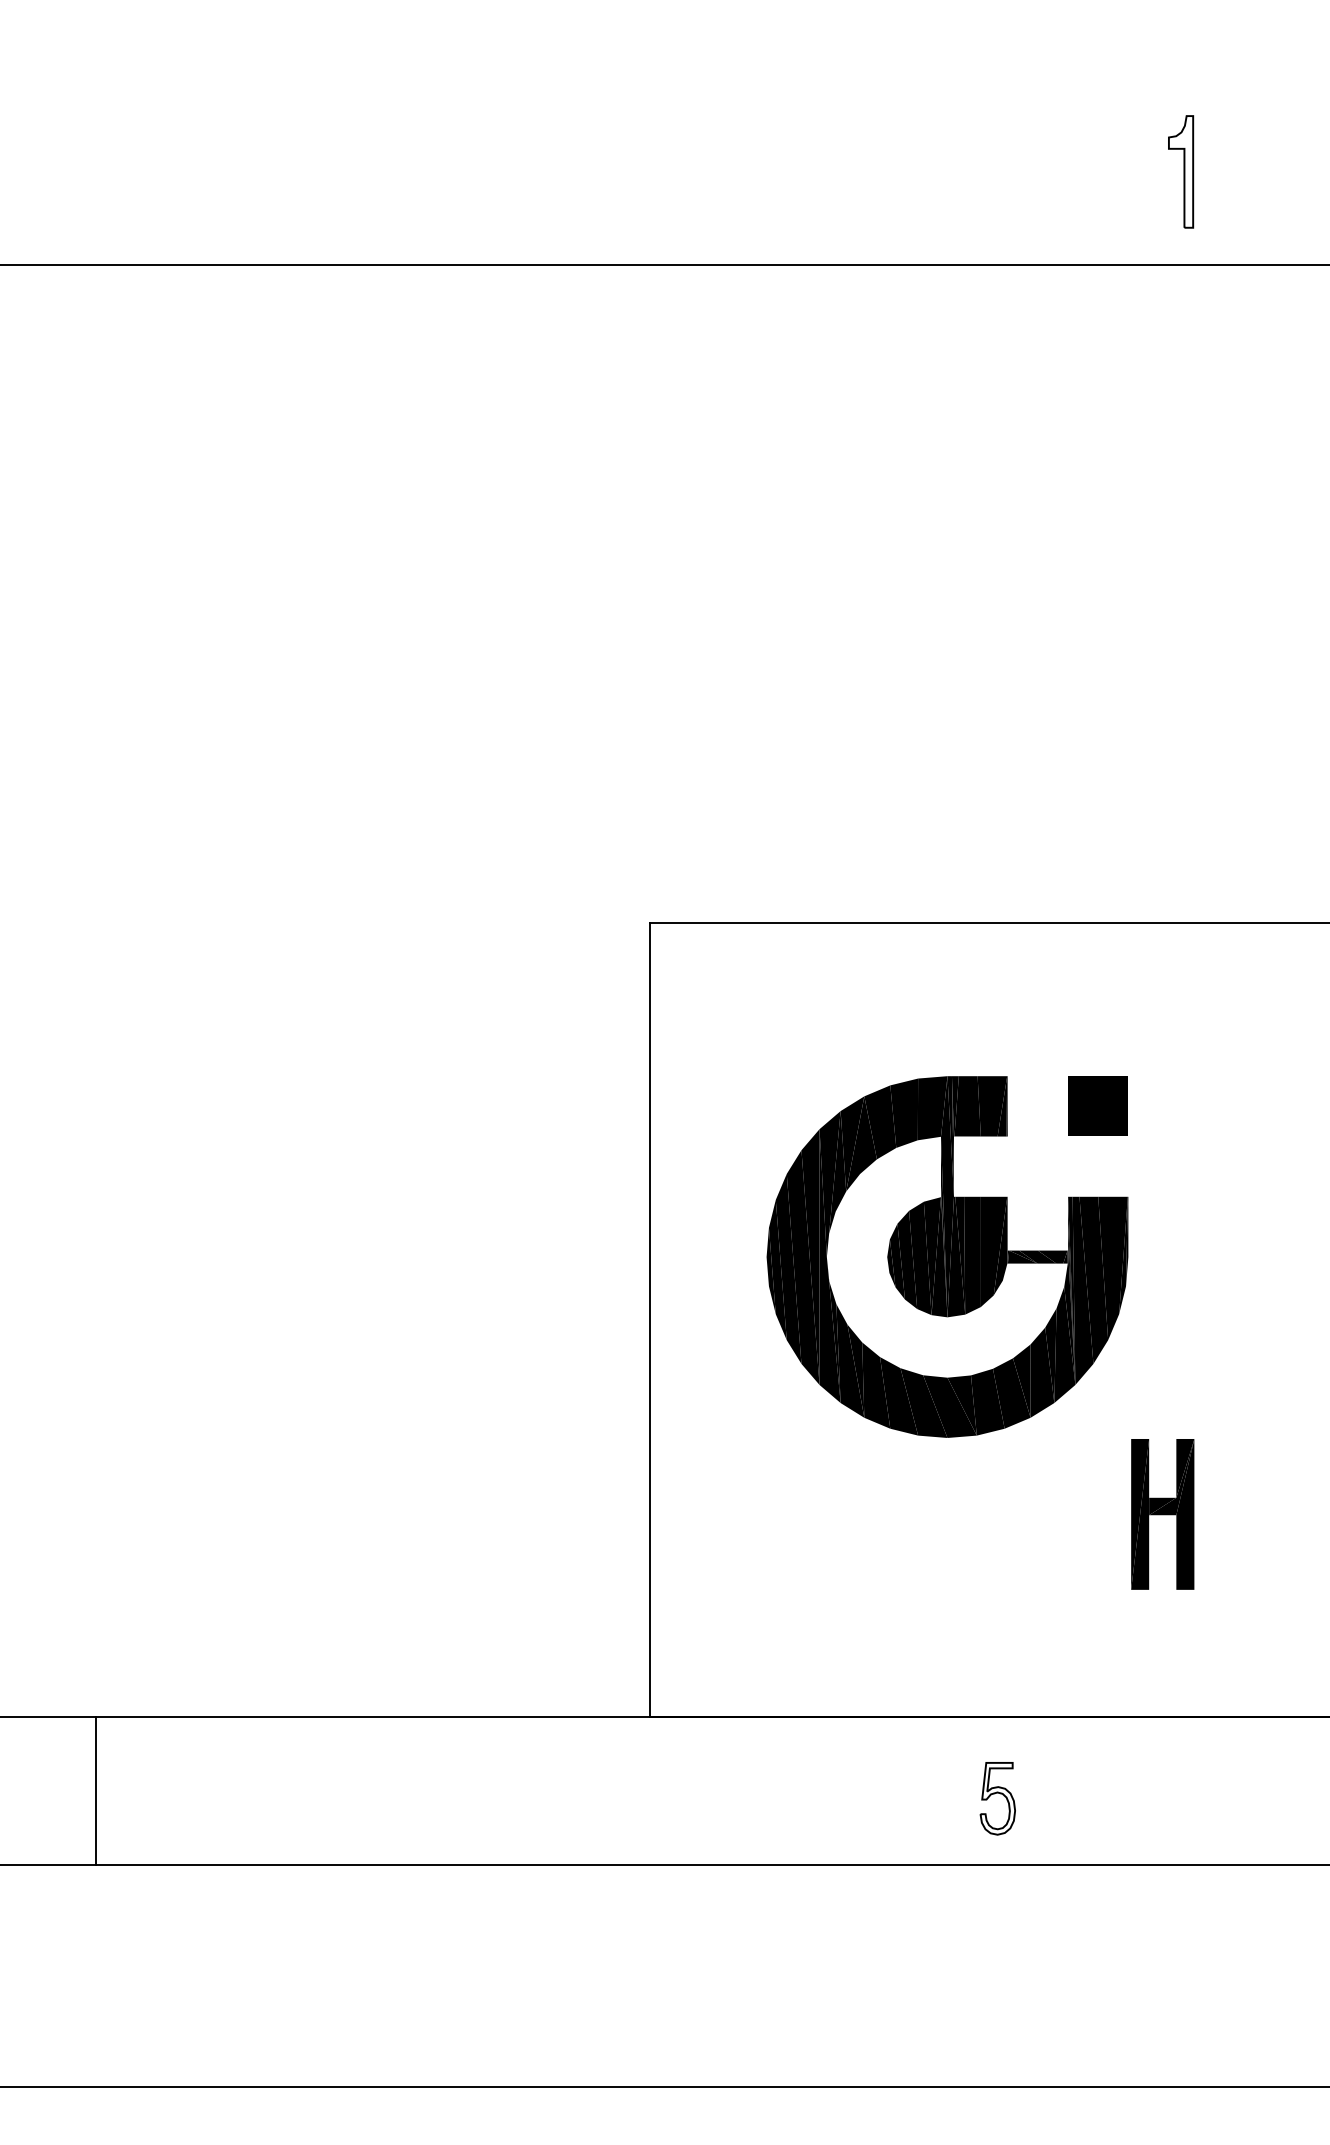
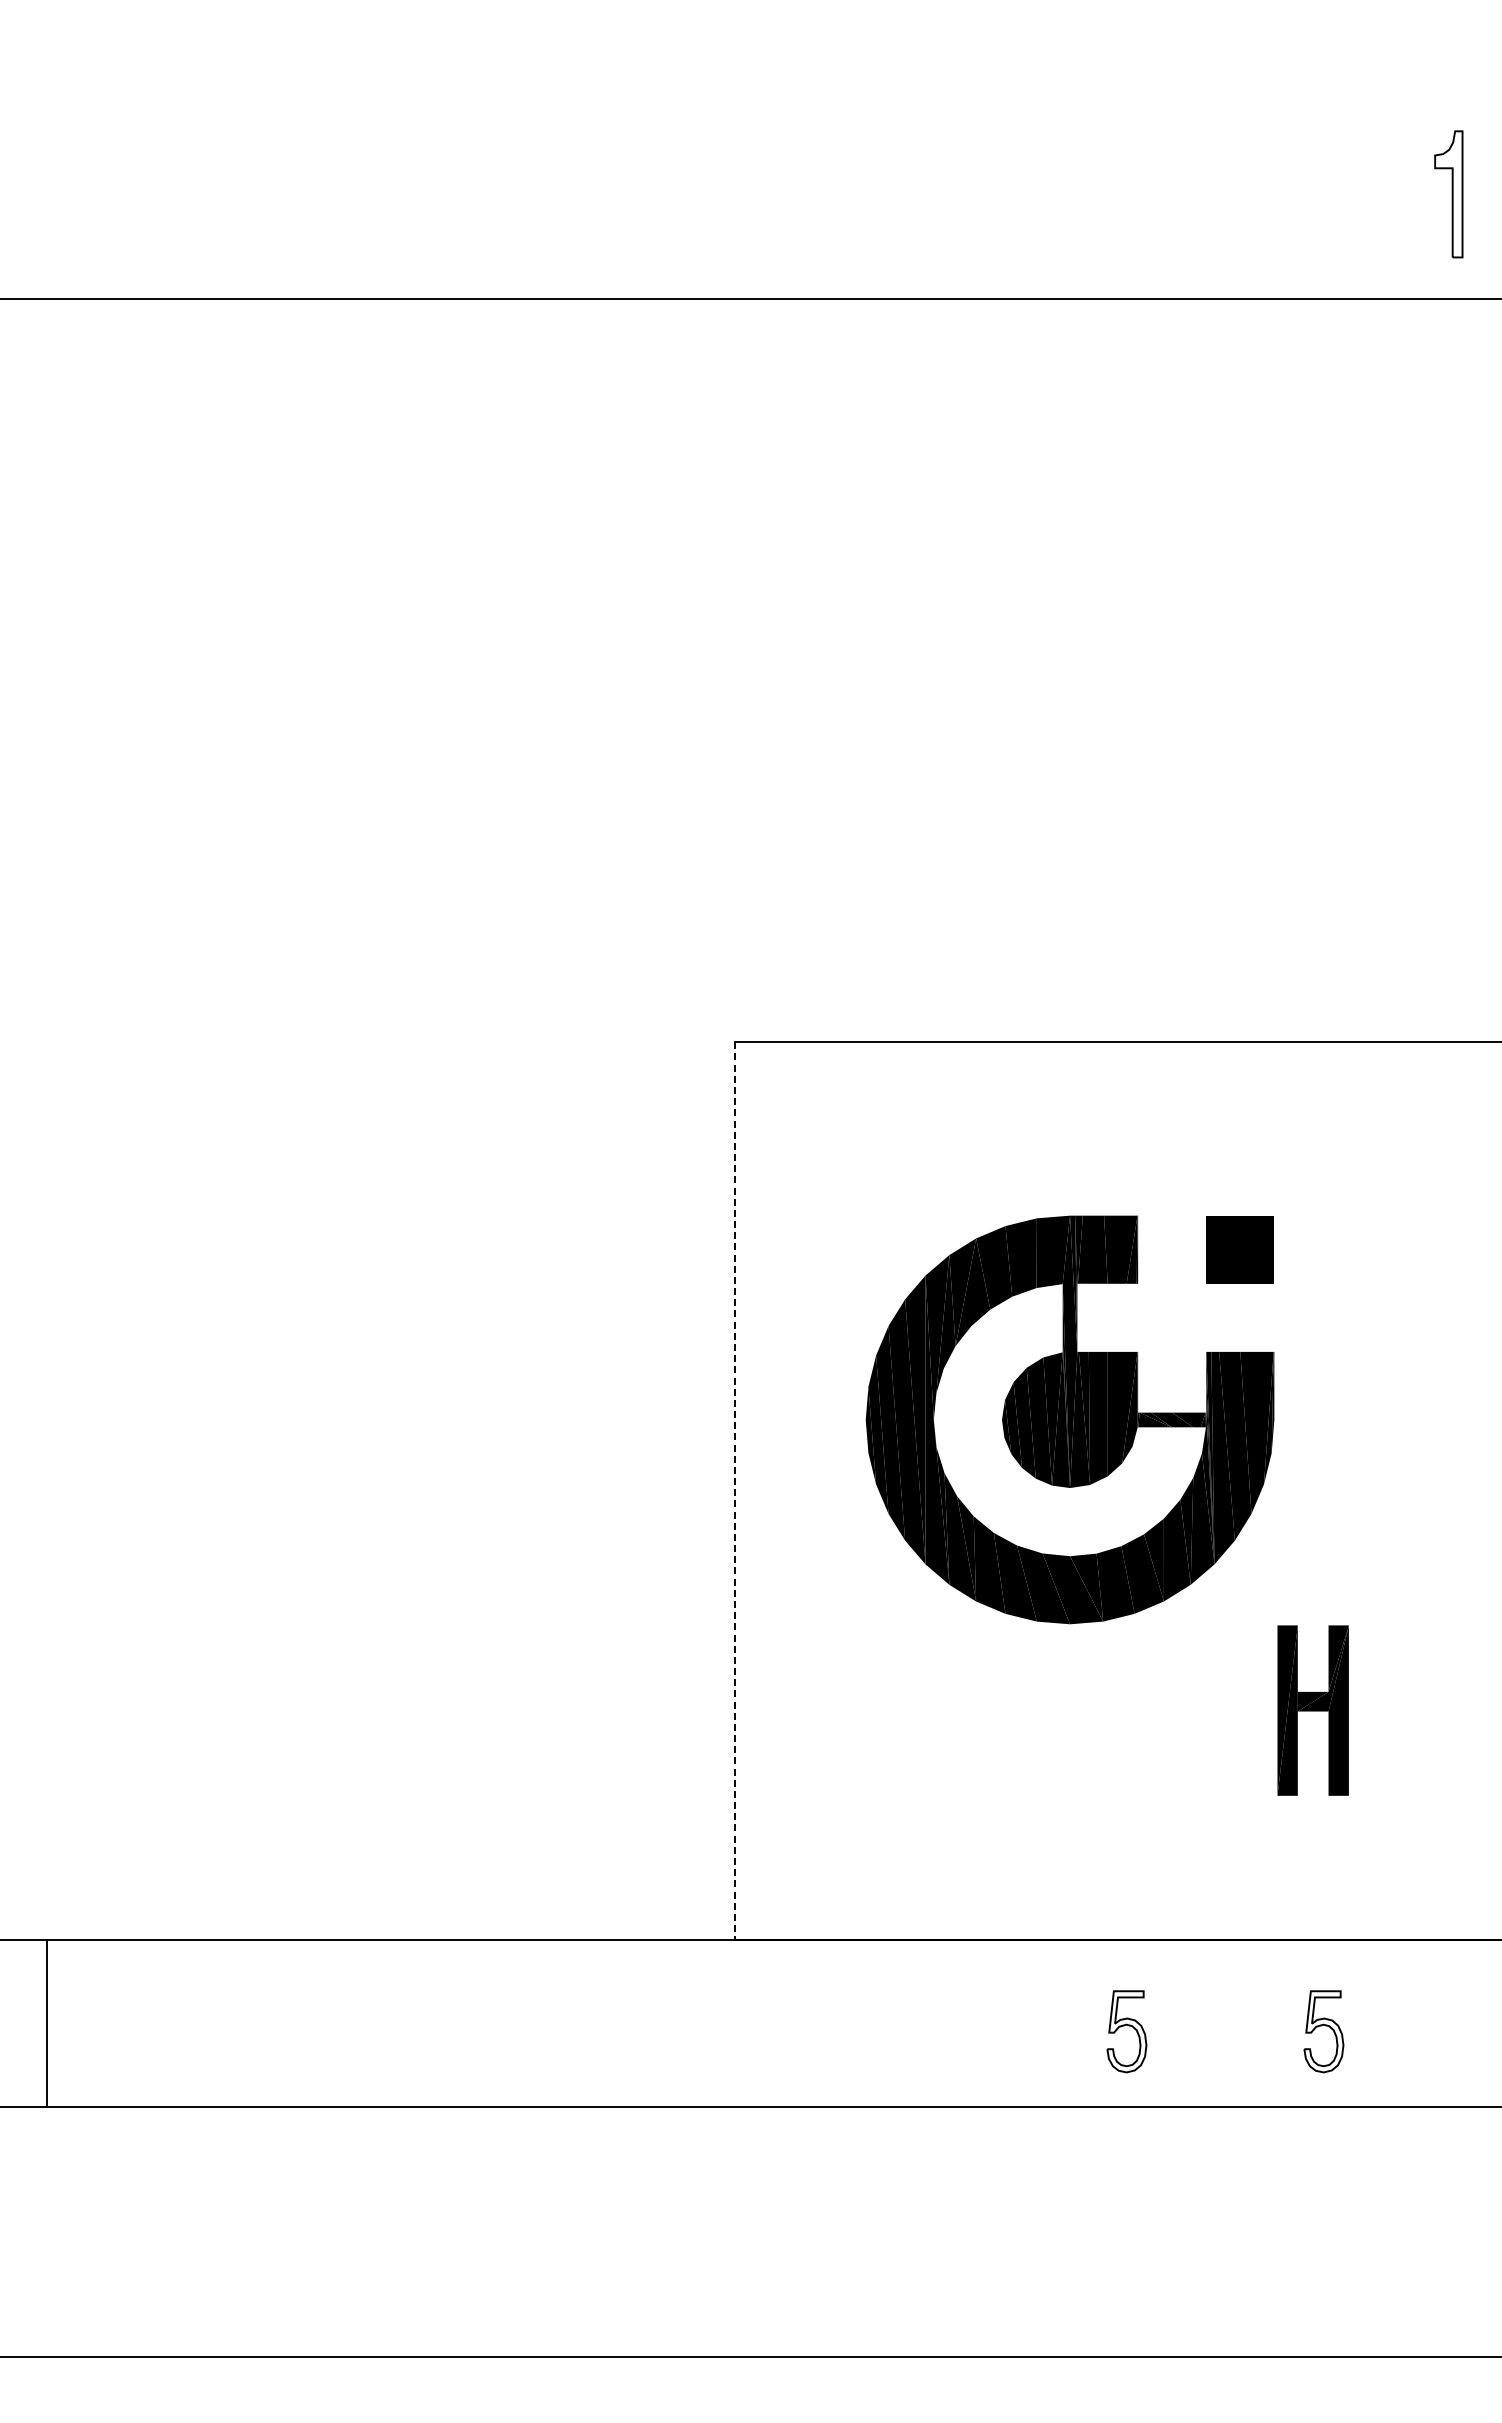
part: (1180, 172) -> (1448, 194), moved
line: (650, 1319) -> (734, 1490), solid -> dashed
line: (96, 1790) -> (47, 2022), moved
part: (1171, 1798) -> (1323, 2031), added

